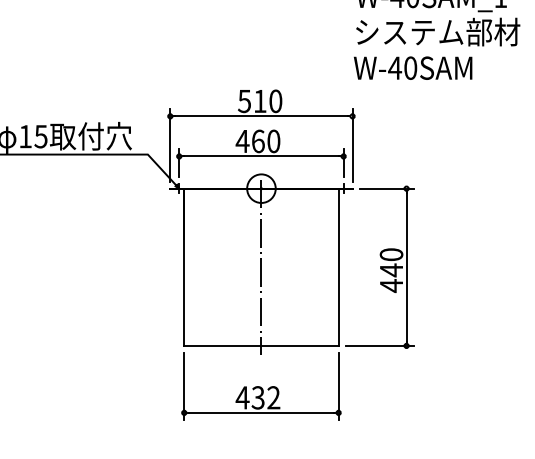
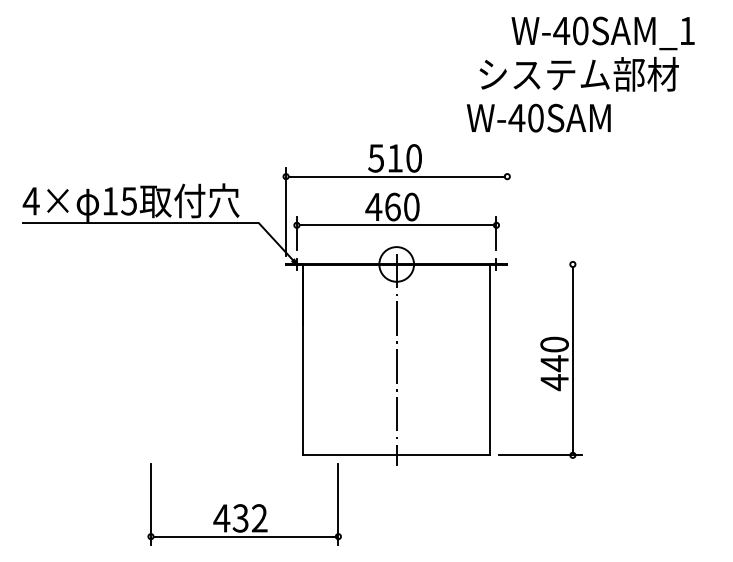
text: (437, 31) -> (578, 73), moved
text: (412, 67) -> (538, 117), moved
line: (352, 145) -> (507, 211), removed
line: (386, 188) -> (548, 264), removed
part: (261, 386) -> (244, 504), moved

